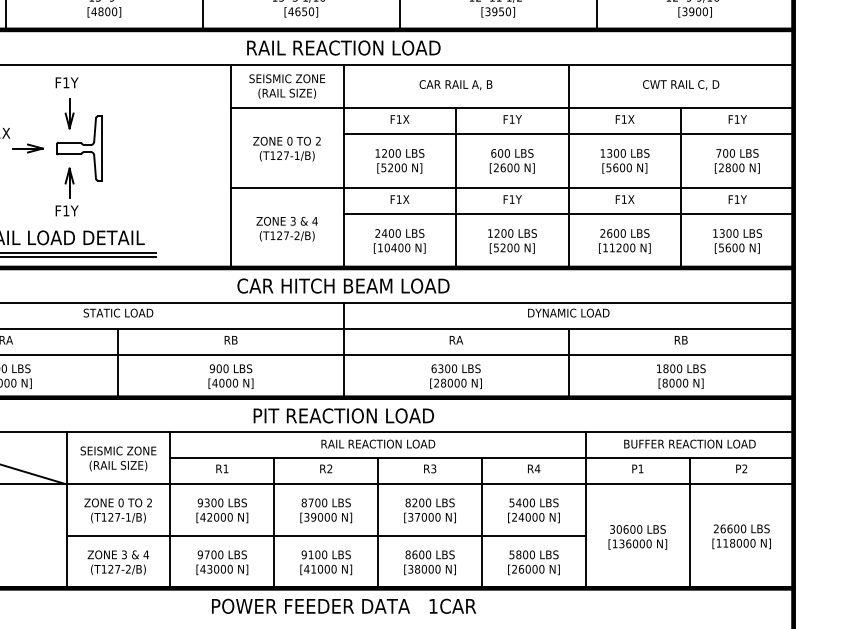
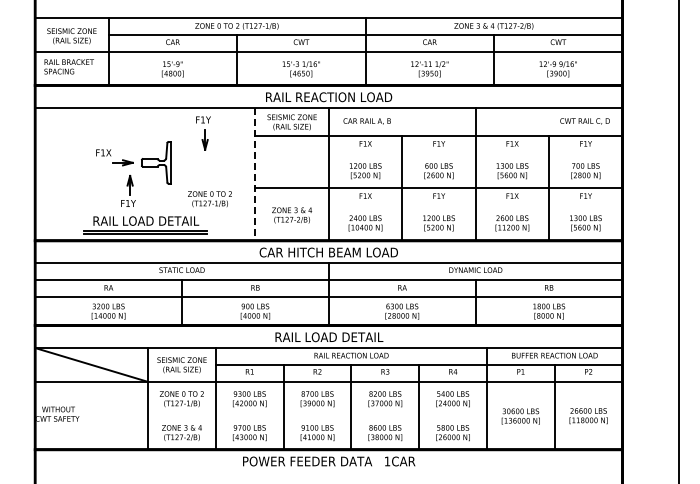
text: (454, 85) -> (366, 121), moved
text: (680, 85) -> (584, 121), moved
part: (67, 103) -> (203, 133), moved
line: (568, 134) -> (475, 153), removed
text: (286, 149) -> (209, 199), moved
line: (231, 166) -> (255, 174), solid -> dashed
part: (67, 190) -> (128, 190), moved
line: (568, 213) -> (475, 205), removed
text: (342, 416) -> (328, 337), PIT REACTION LOAD -> RAIL LOAD DETAIL
line: (326, 535) -> (317, 415), removed

